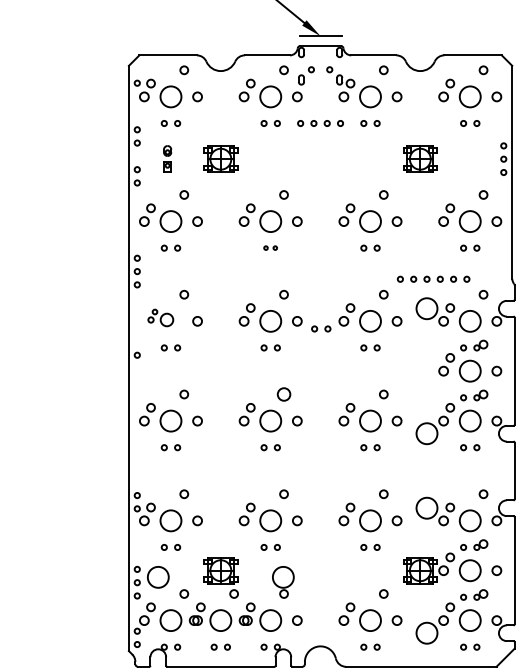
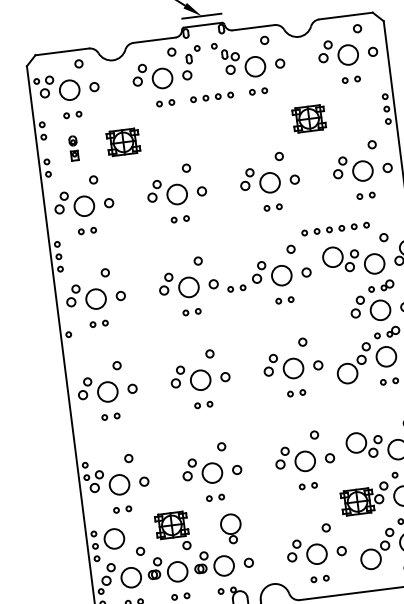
part: (270, 247) -> (180, 218), size x1.43
part: (160, 317) -> (85, 296), size x1.67
circle: (283, 394) -> (209, 354), size x0.62

